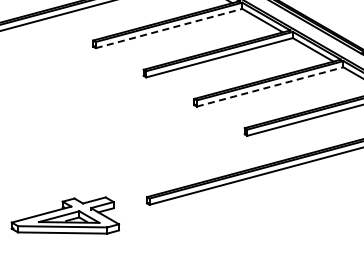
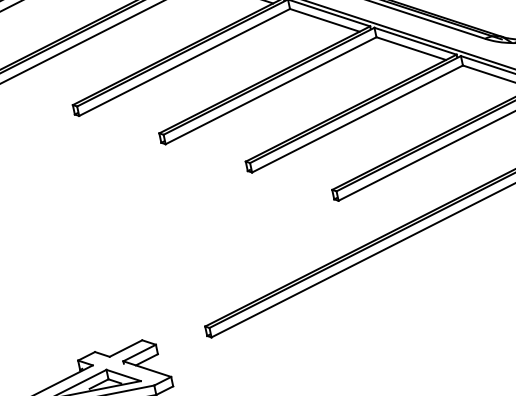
line: (169, 28) -> (185, 62), dashed -> solid
line: (270, 86) -> (357, 118), dashed -> solid

